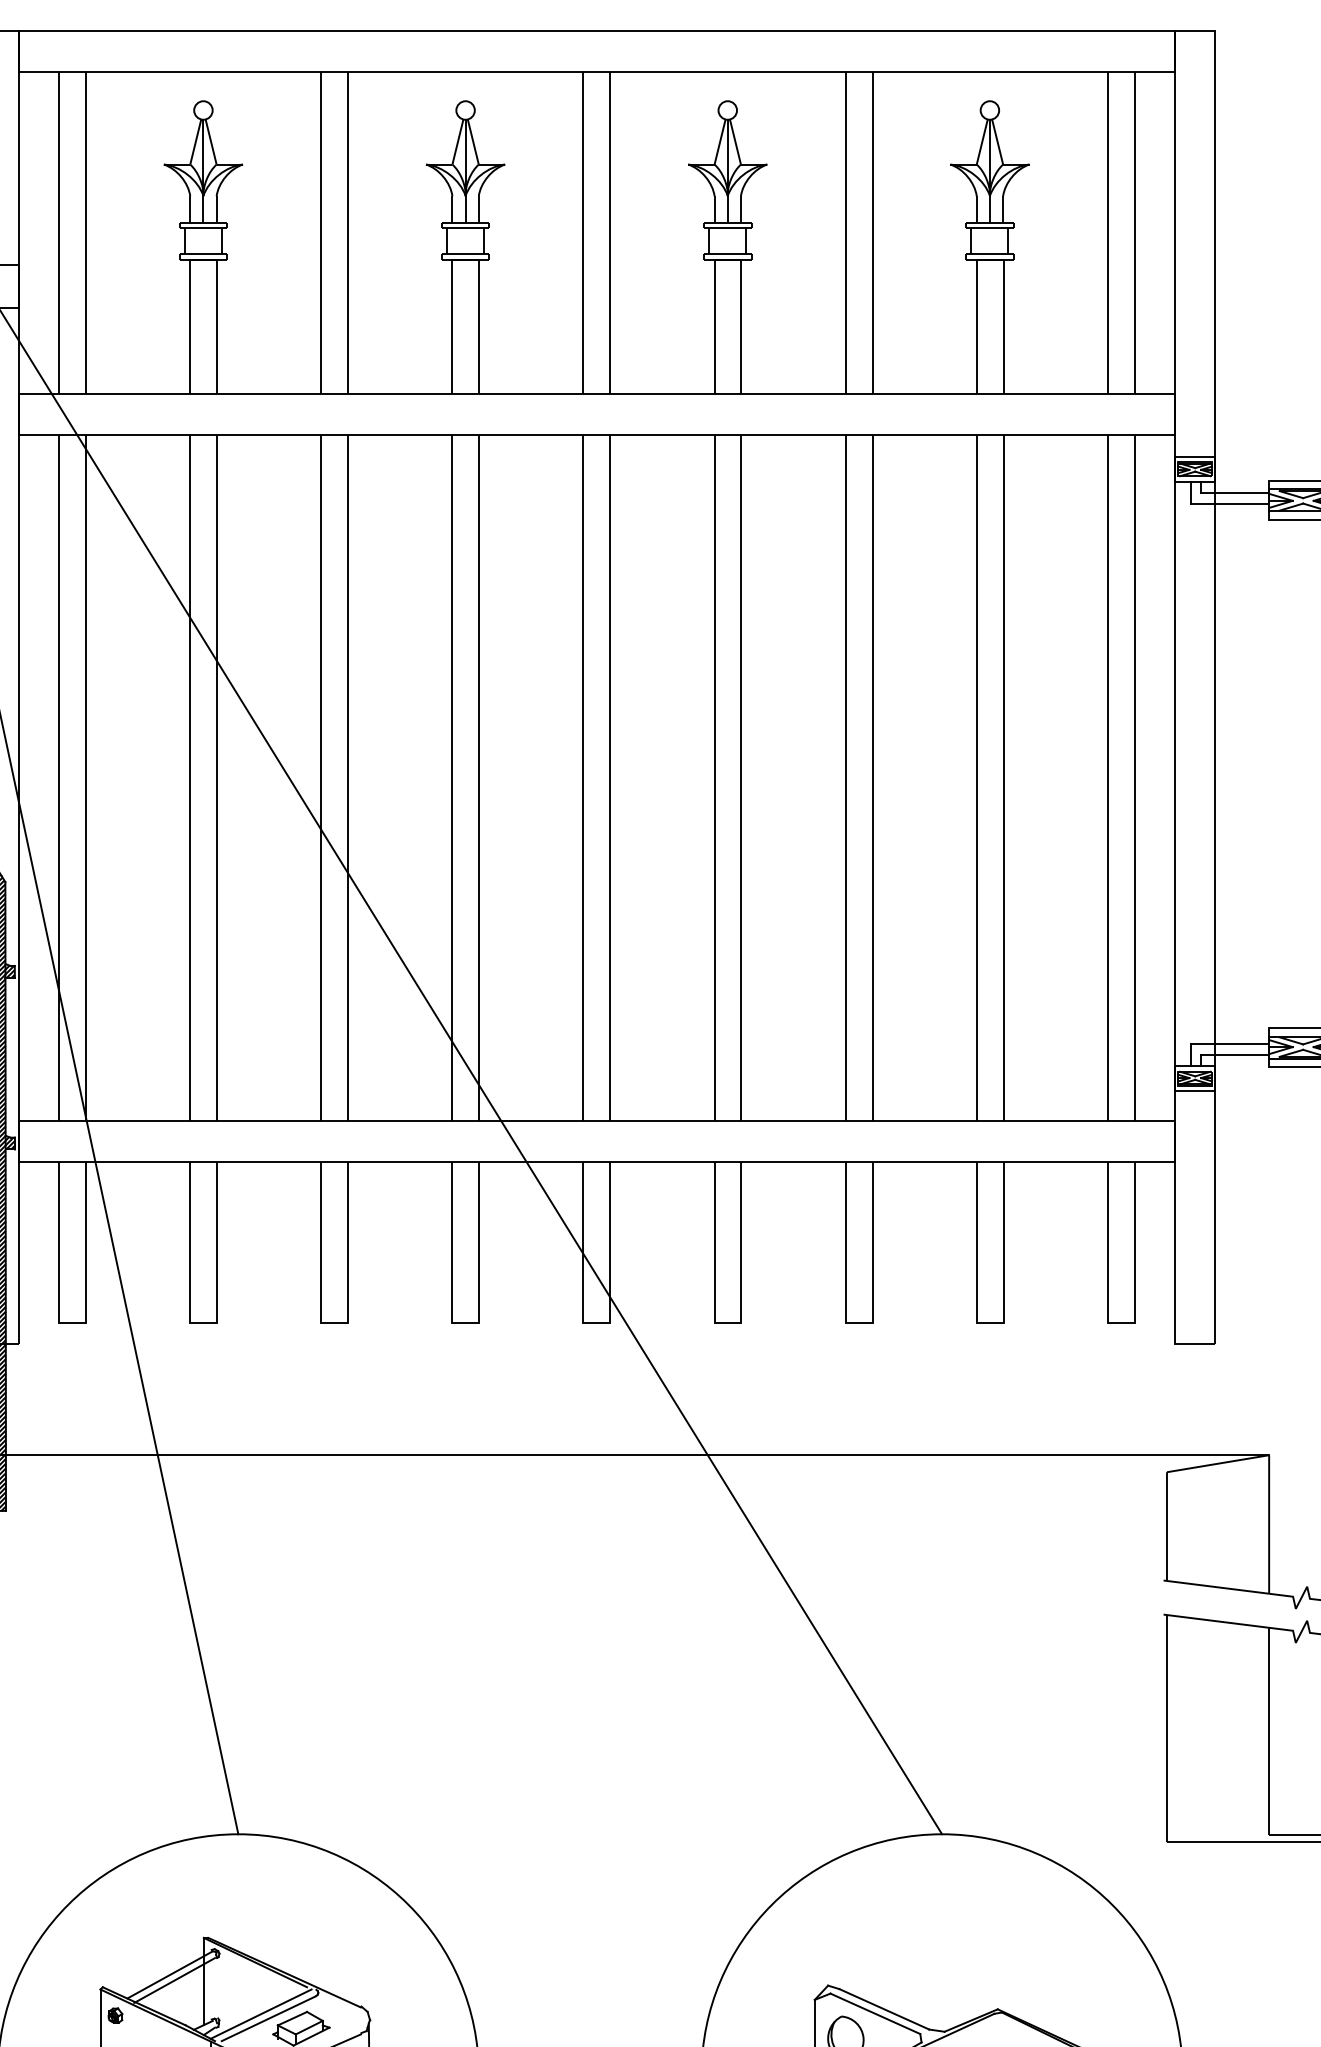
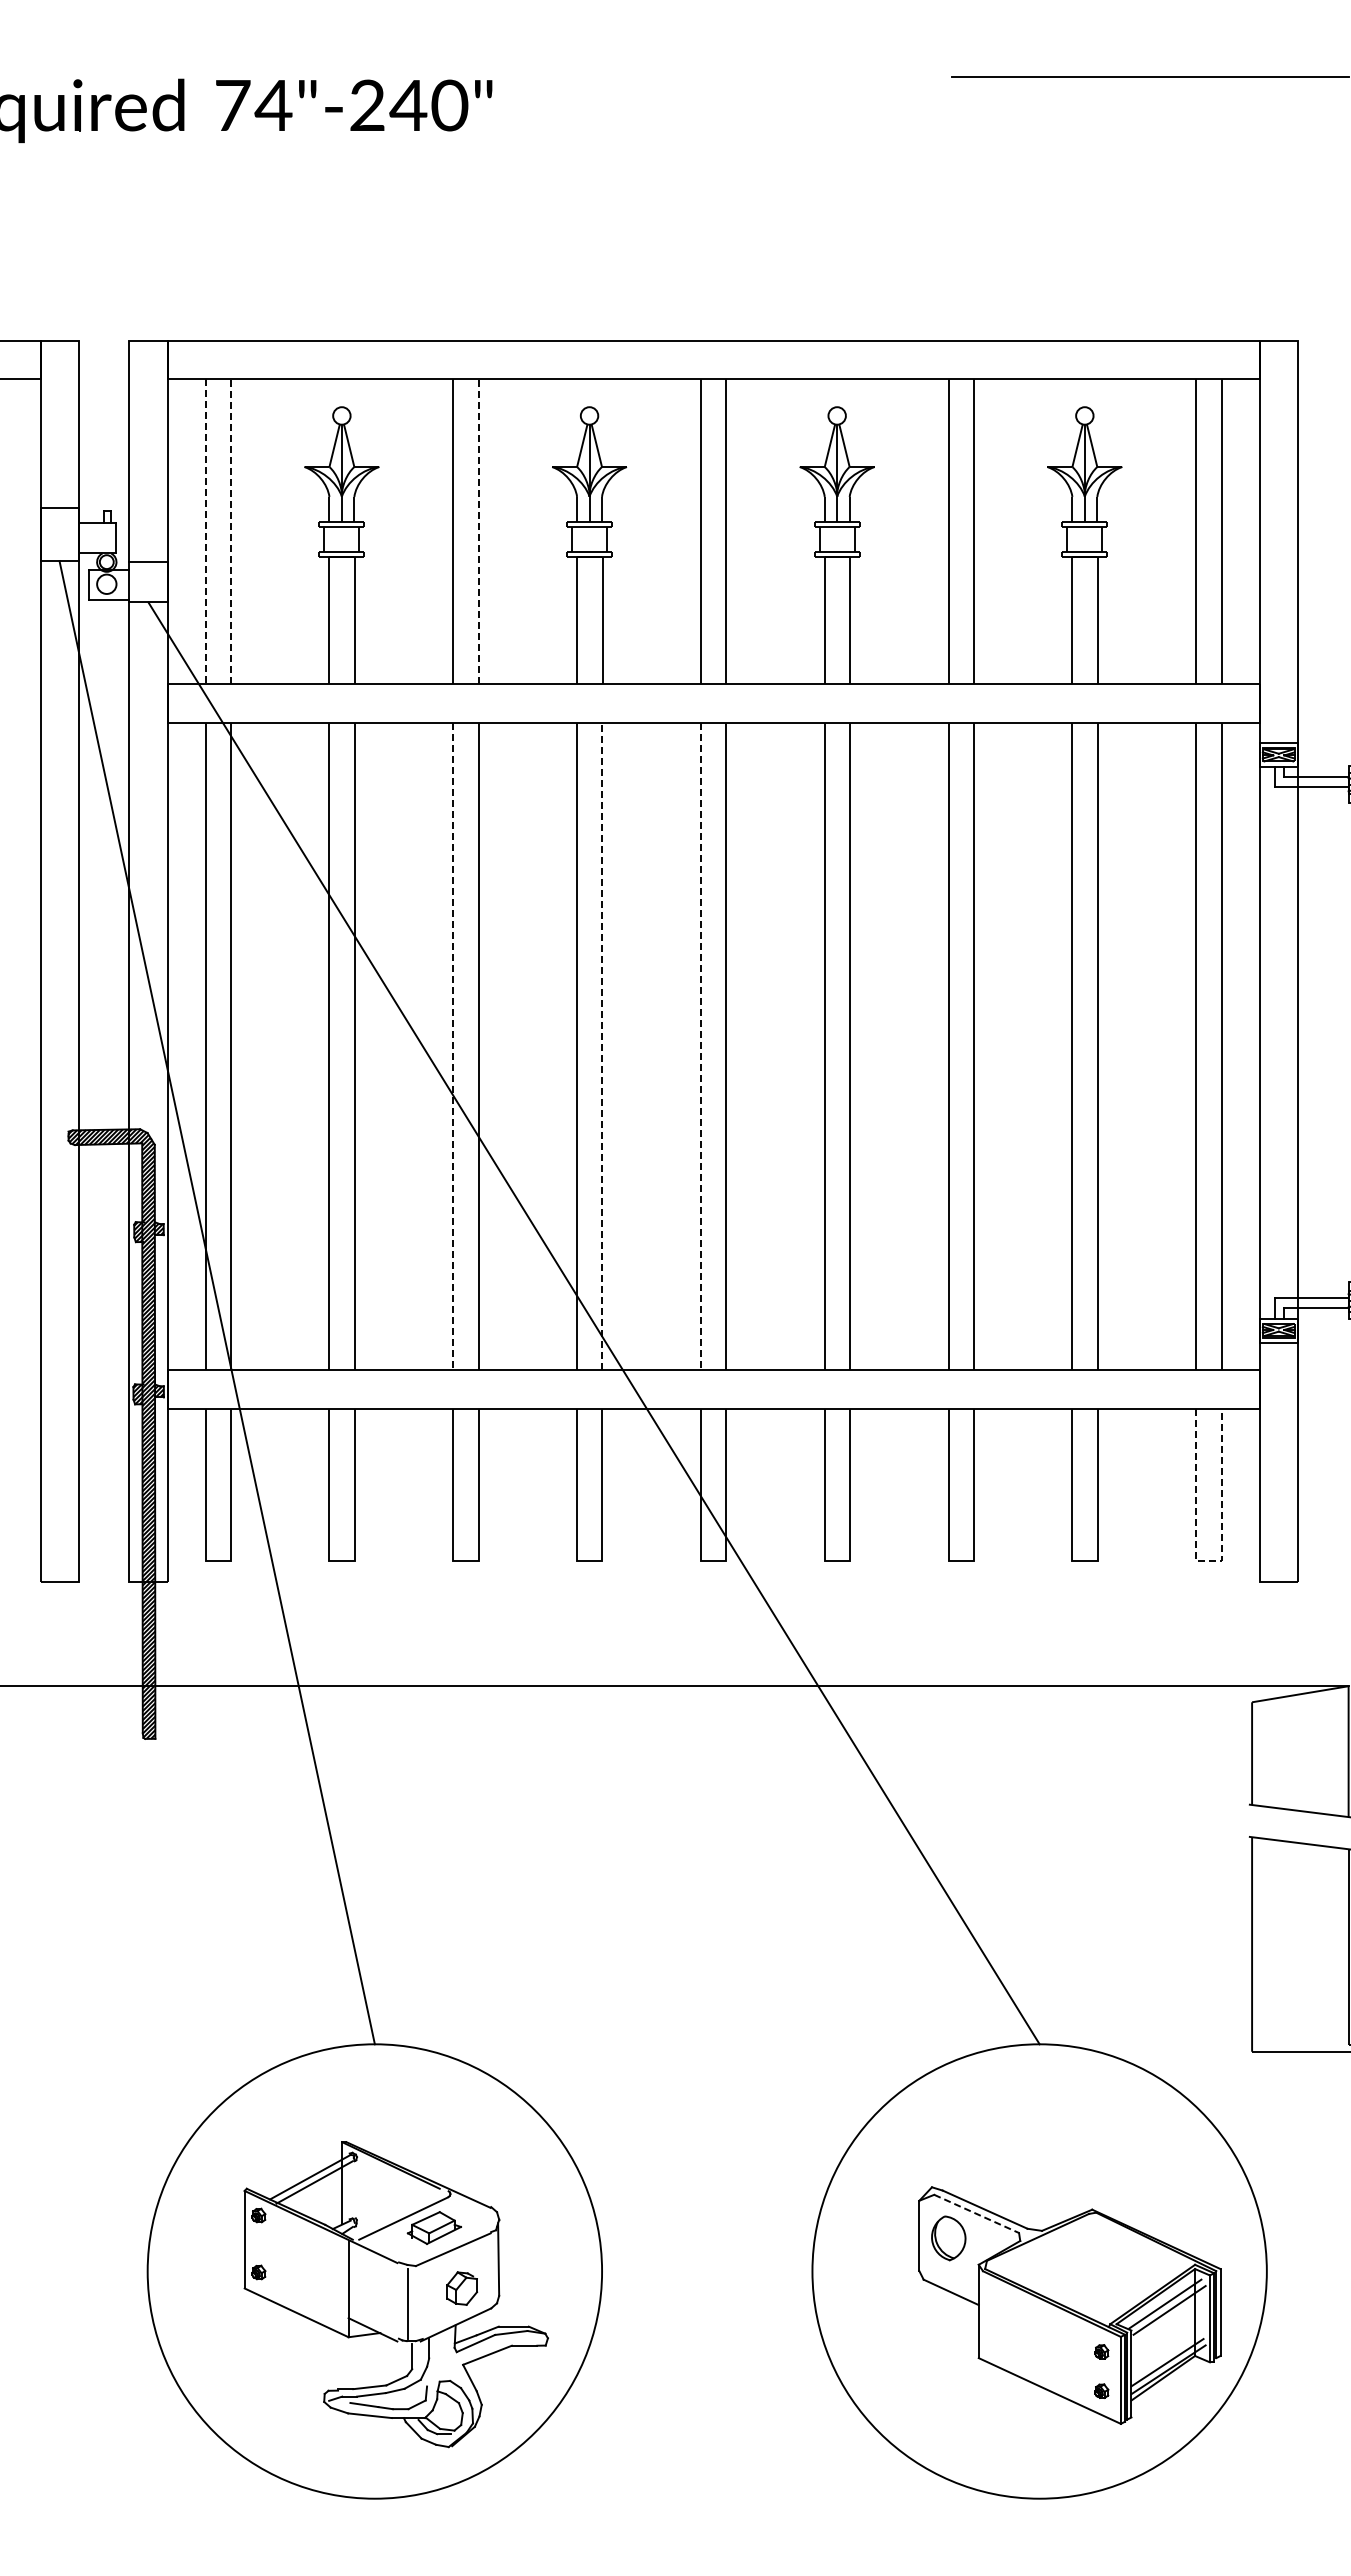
line: (86, 232) -> (231, 531), solid -> dashed
line: (348, 232) -> (478, 531), solid -> dashed
line: (59, 233) -> (205, 532), solid -> dashed
line: (321, 778) -> (453, 1046), solid -> dashed
line: (479, 778) -> (602, 1046), solid -> dashed
line: (583, 778) -> (700, 1046), solid -> dashed
line: (1120, 1323) -> (1208, 1561), solid -> dashed
line: (261, 2013) -> (396, 2213), removed
line: (875, 2013) -> (976, 2213), solid -> dashed

